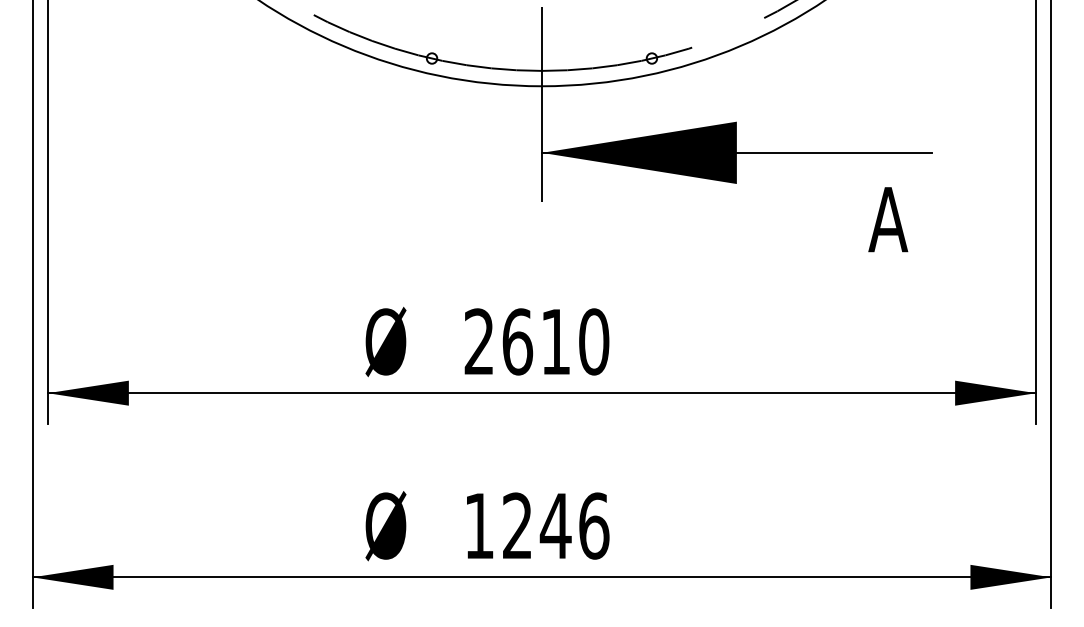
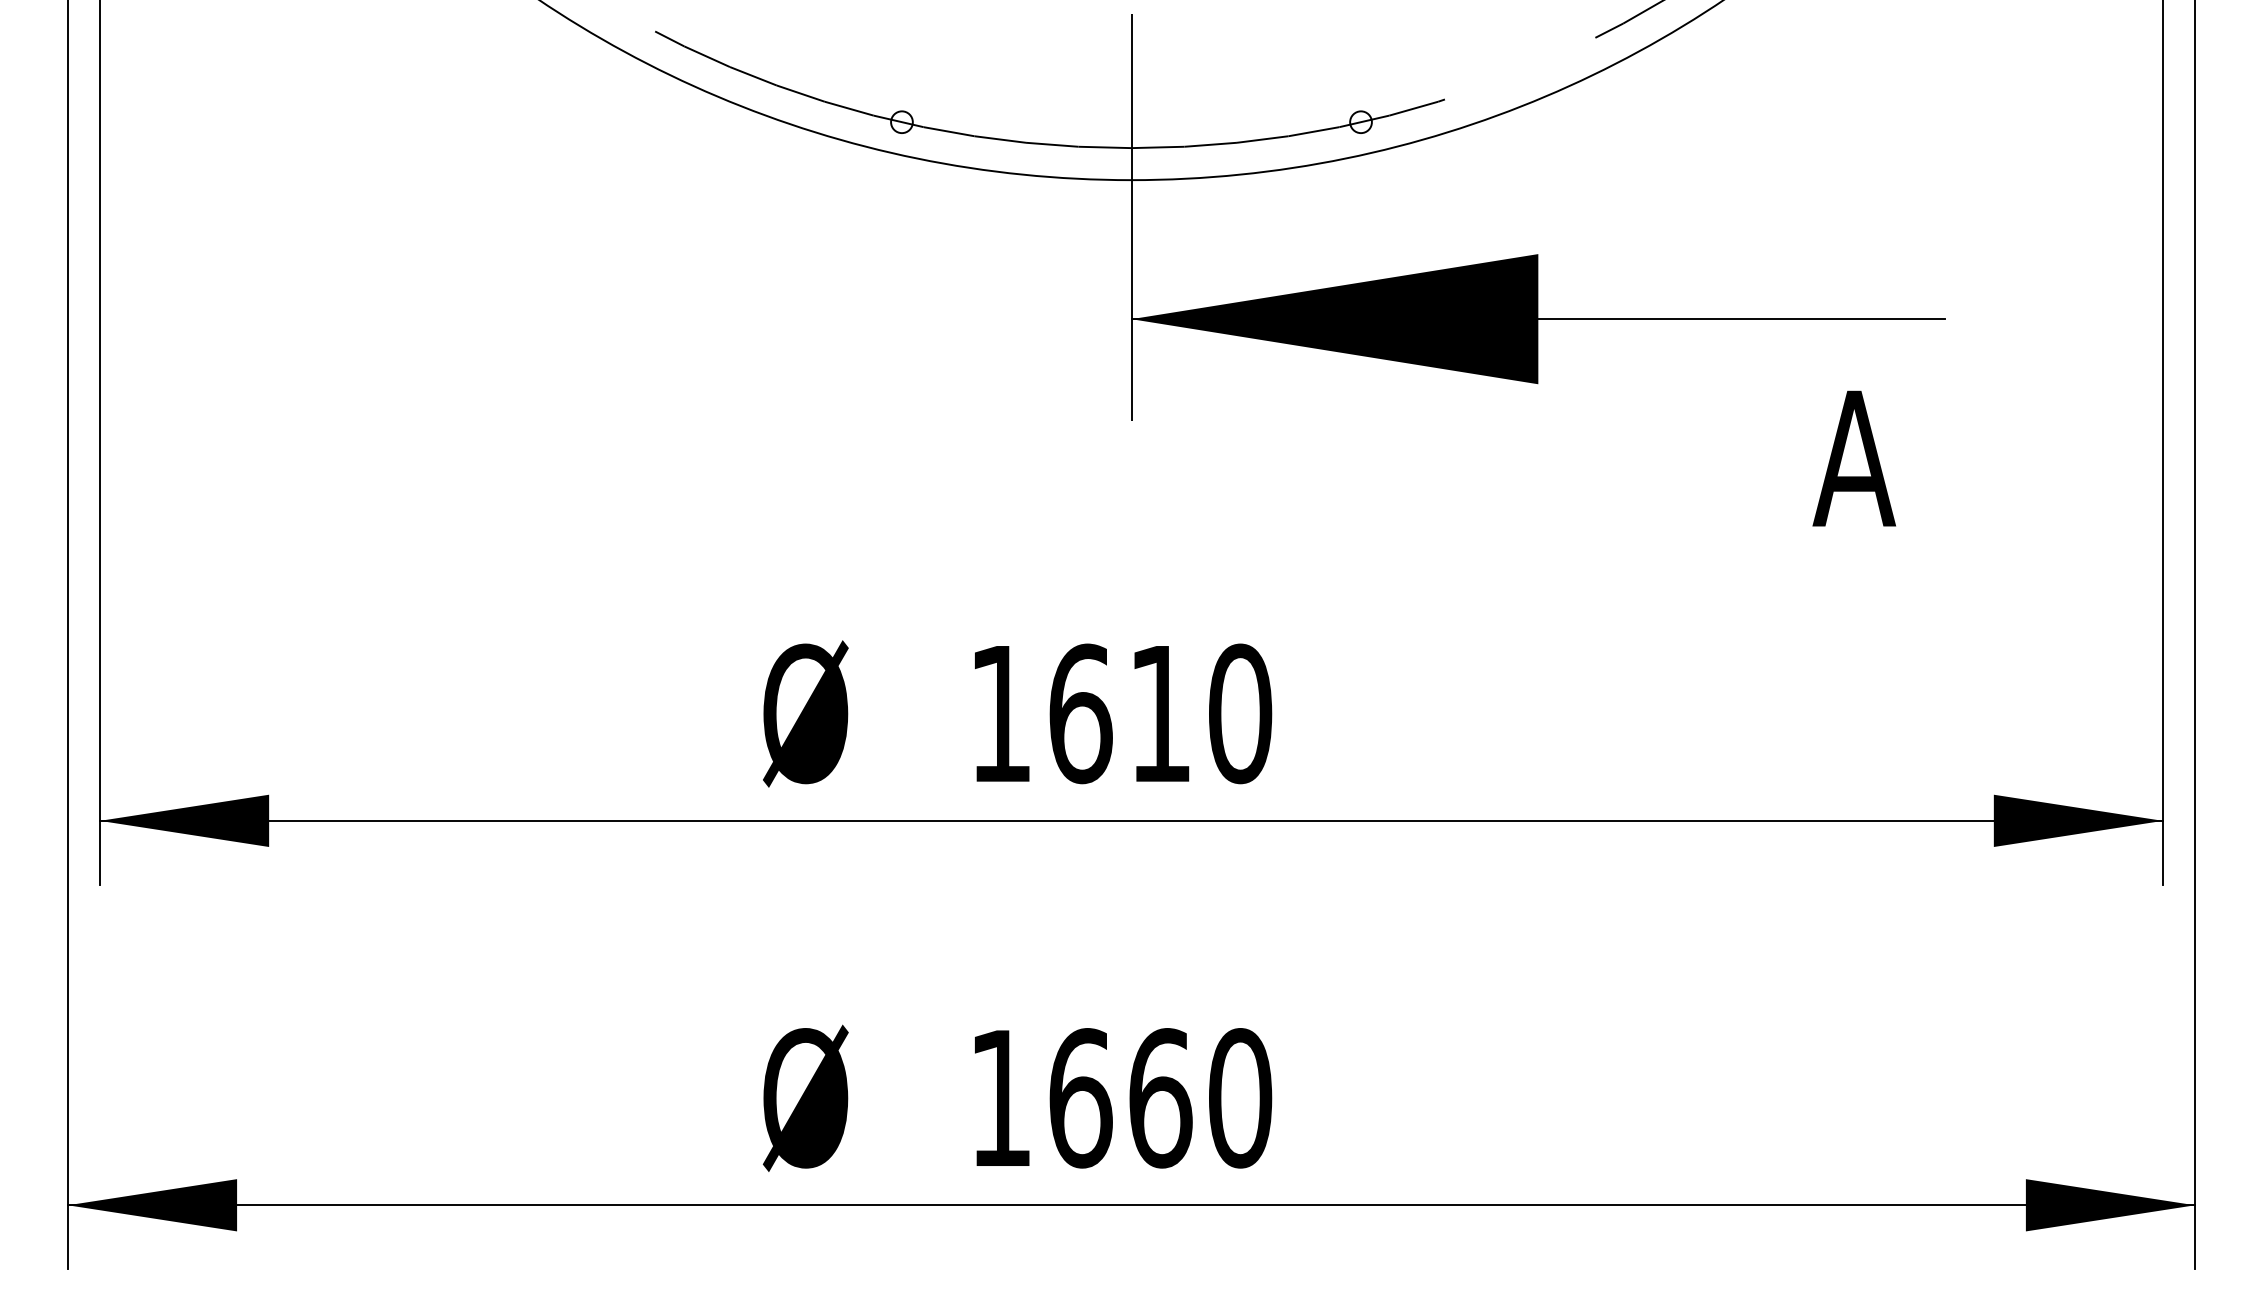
text: (478, 341) -> (998, 712), 2610 -> 1610
text: (555, 525) -> (1159, 1097), 1246 -> 1660

